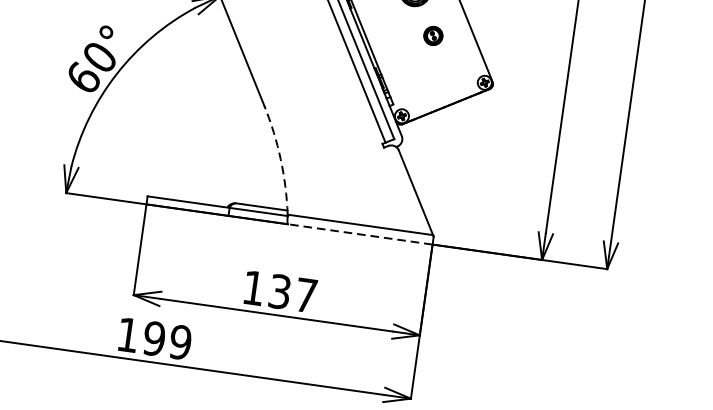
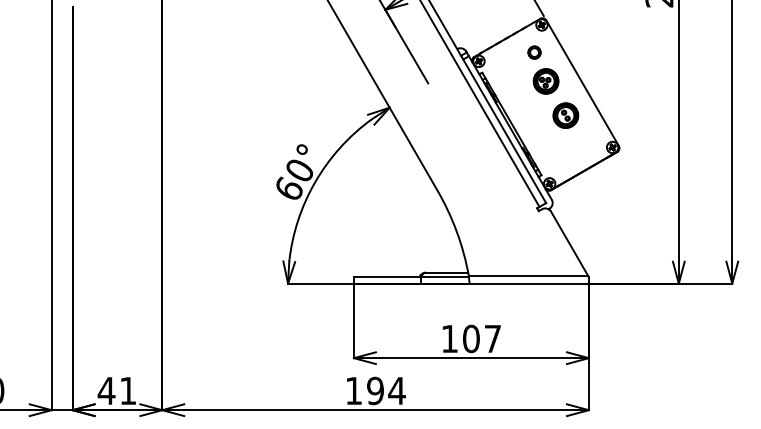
part: (432, 35) -> (565, 115), size x1.67
arc: (280, 159) -> (456, 232), dashed -> solid
line: (360, 234) -> (529, 283), dashed -> solid
text: (280, 291) -> (471, 338), 137 -> 107
text: (180, 341) -> (396, 390), 199 -> 194

